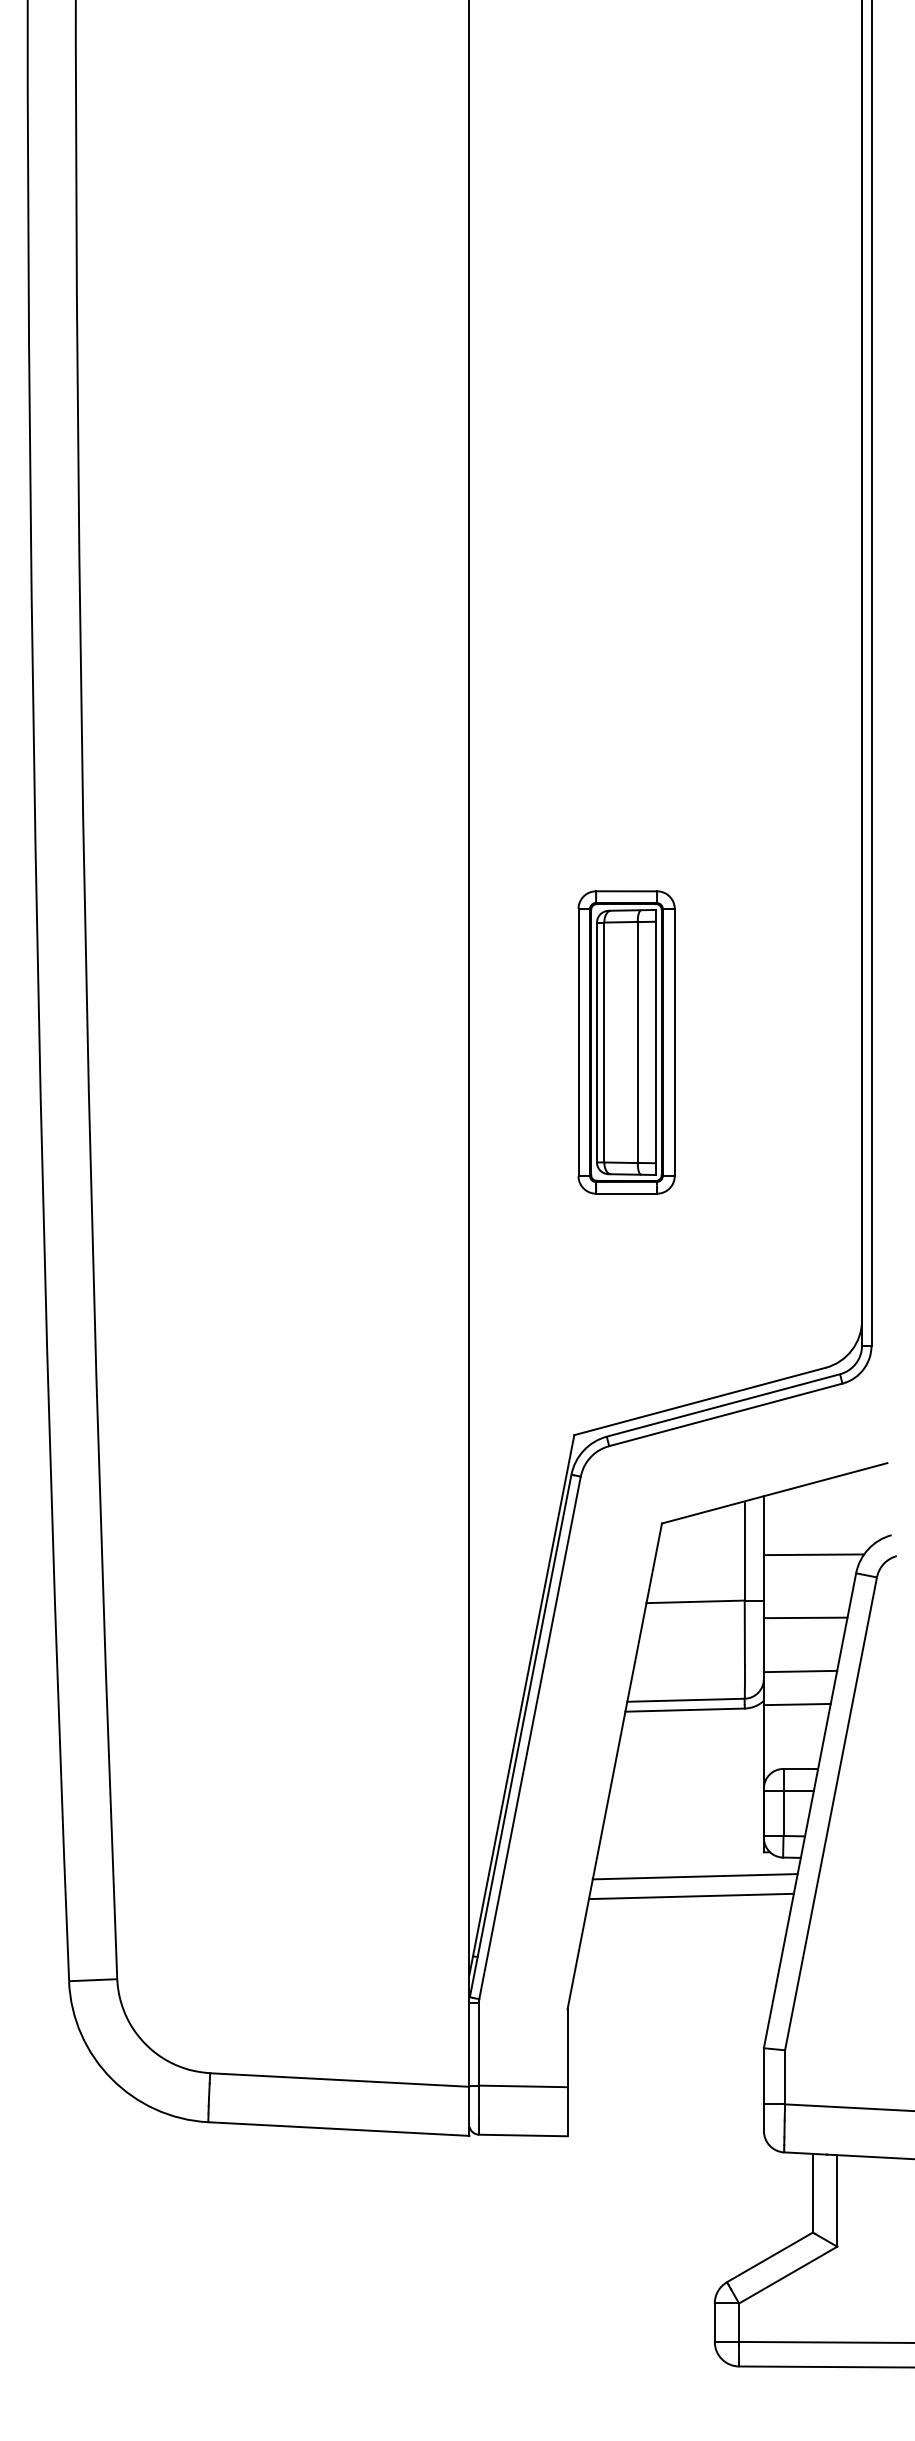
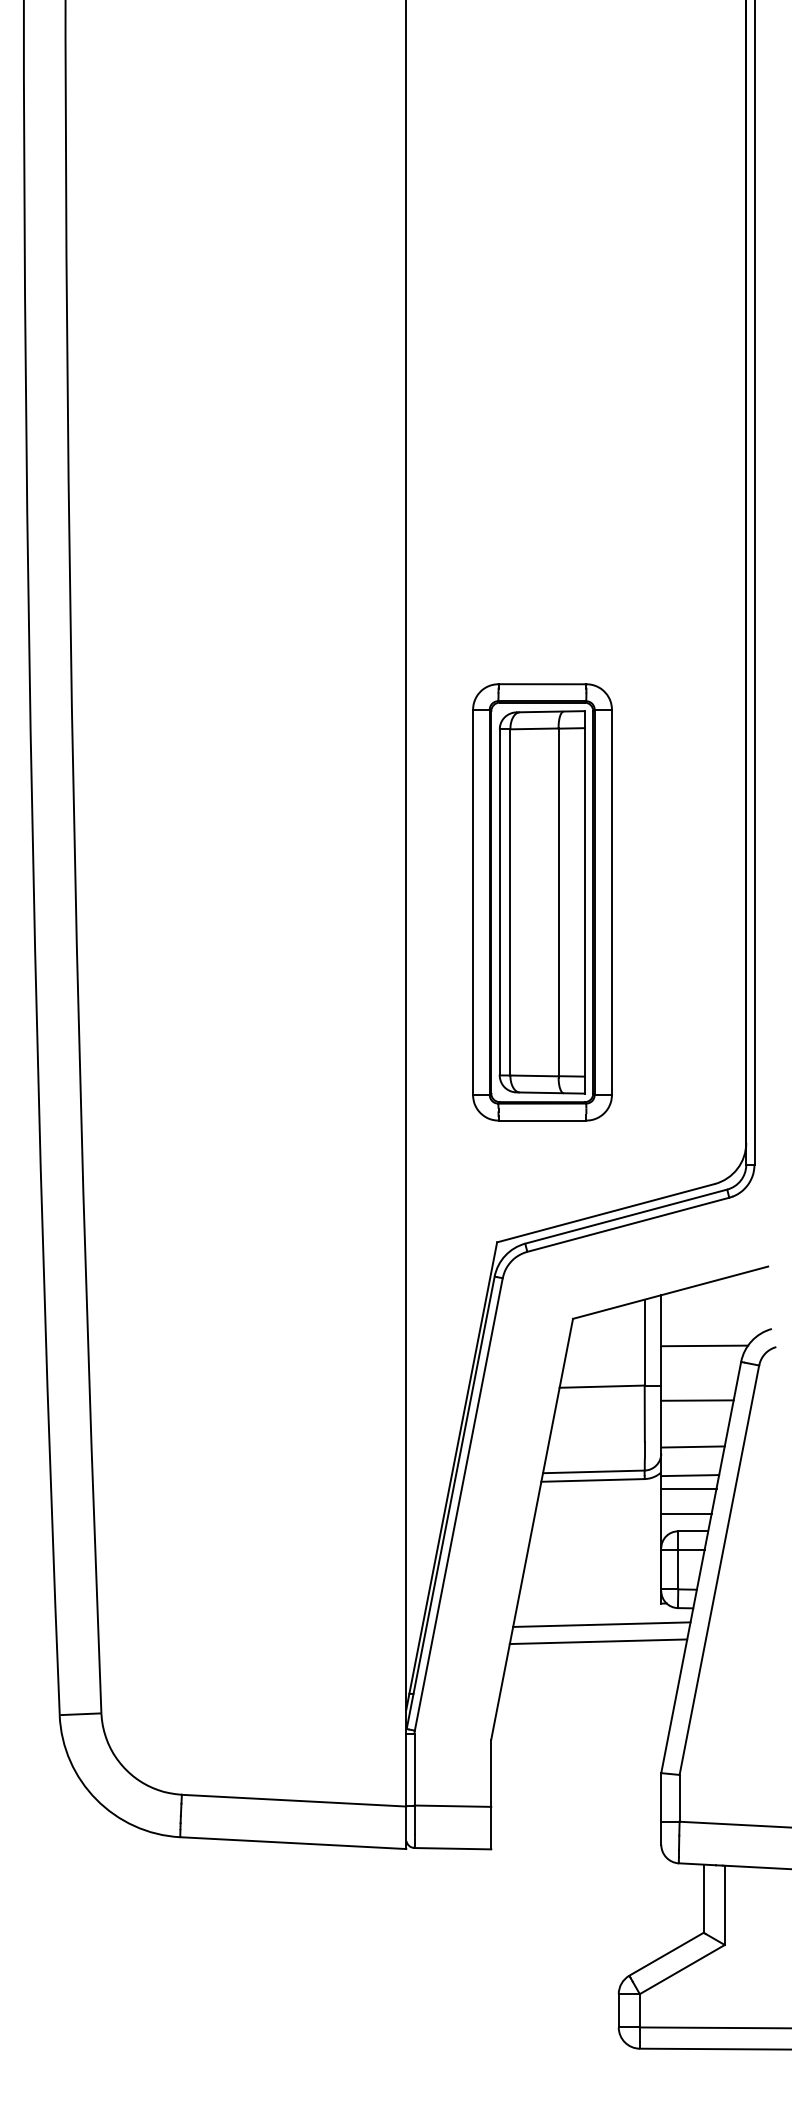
part: (626, 1042) -> (542, 902), size x1.67
line: (795, 1719) -> (688, 1488), added
line: (792, 1749) -> (686, 1514), added

